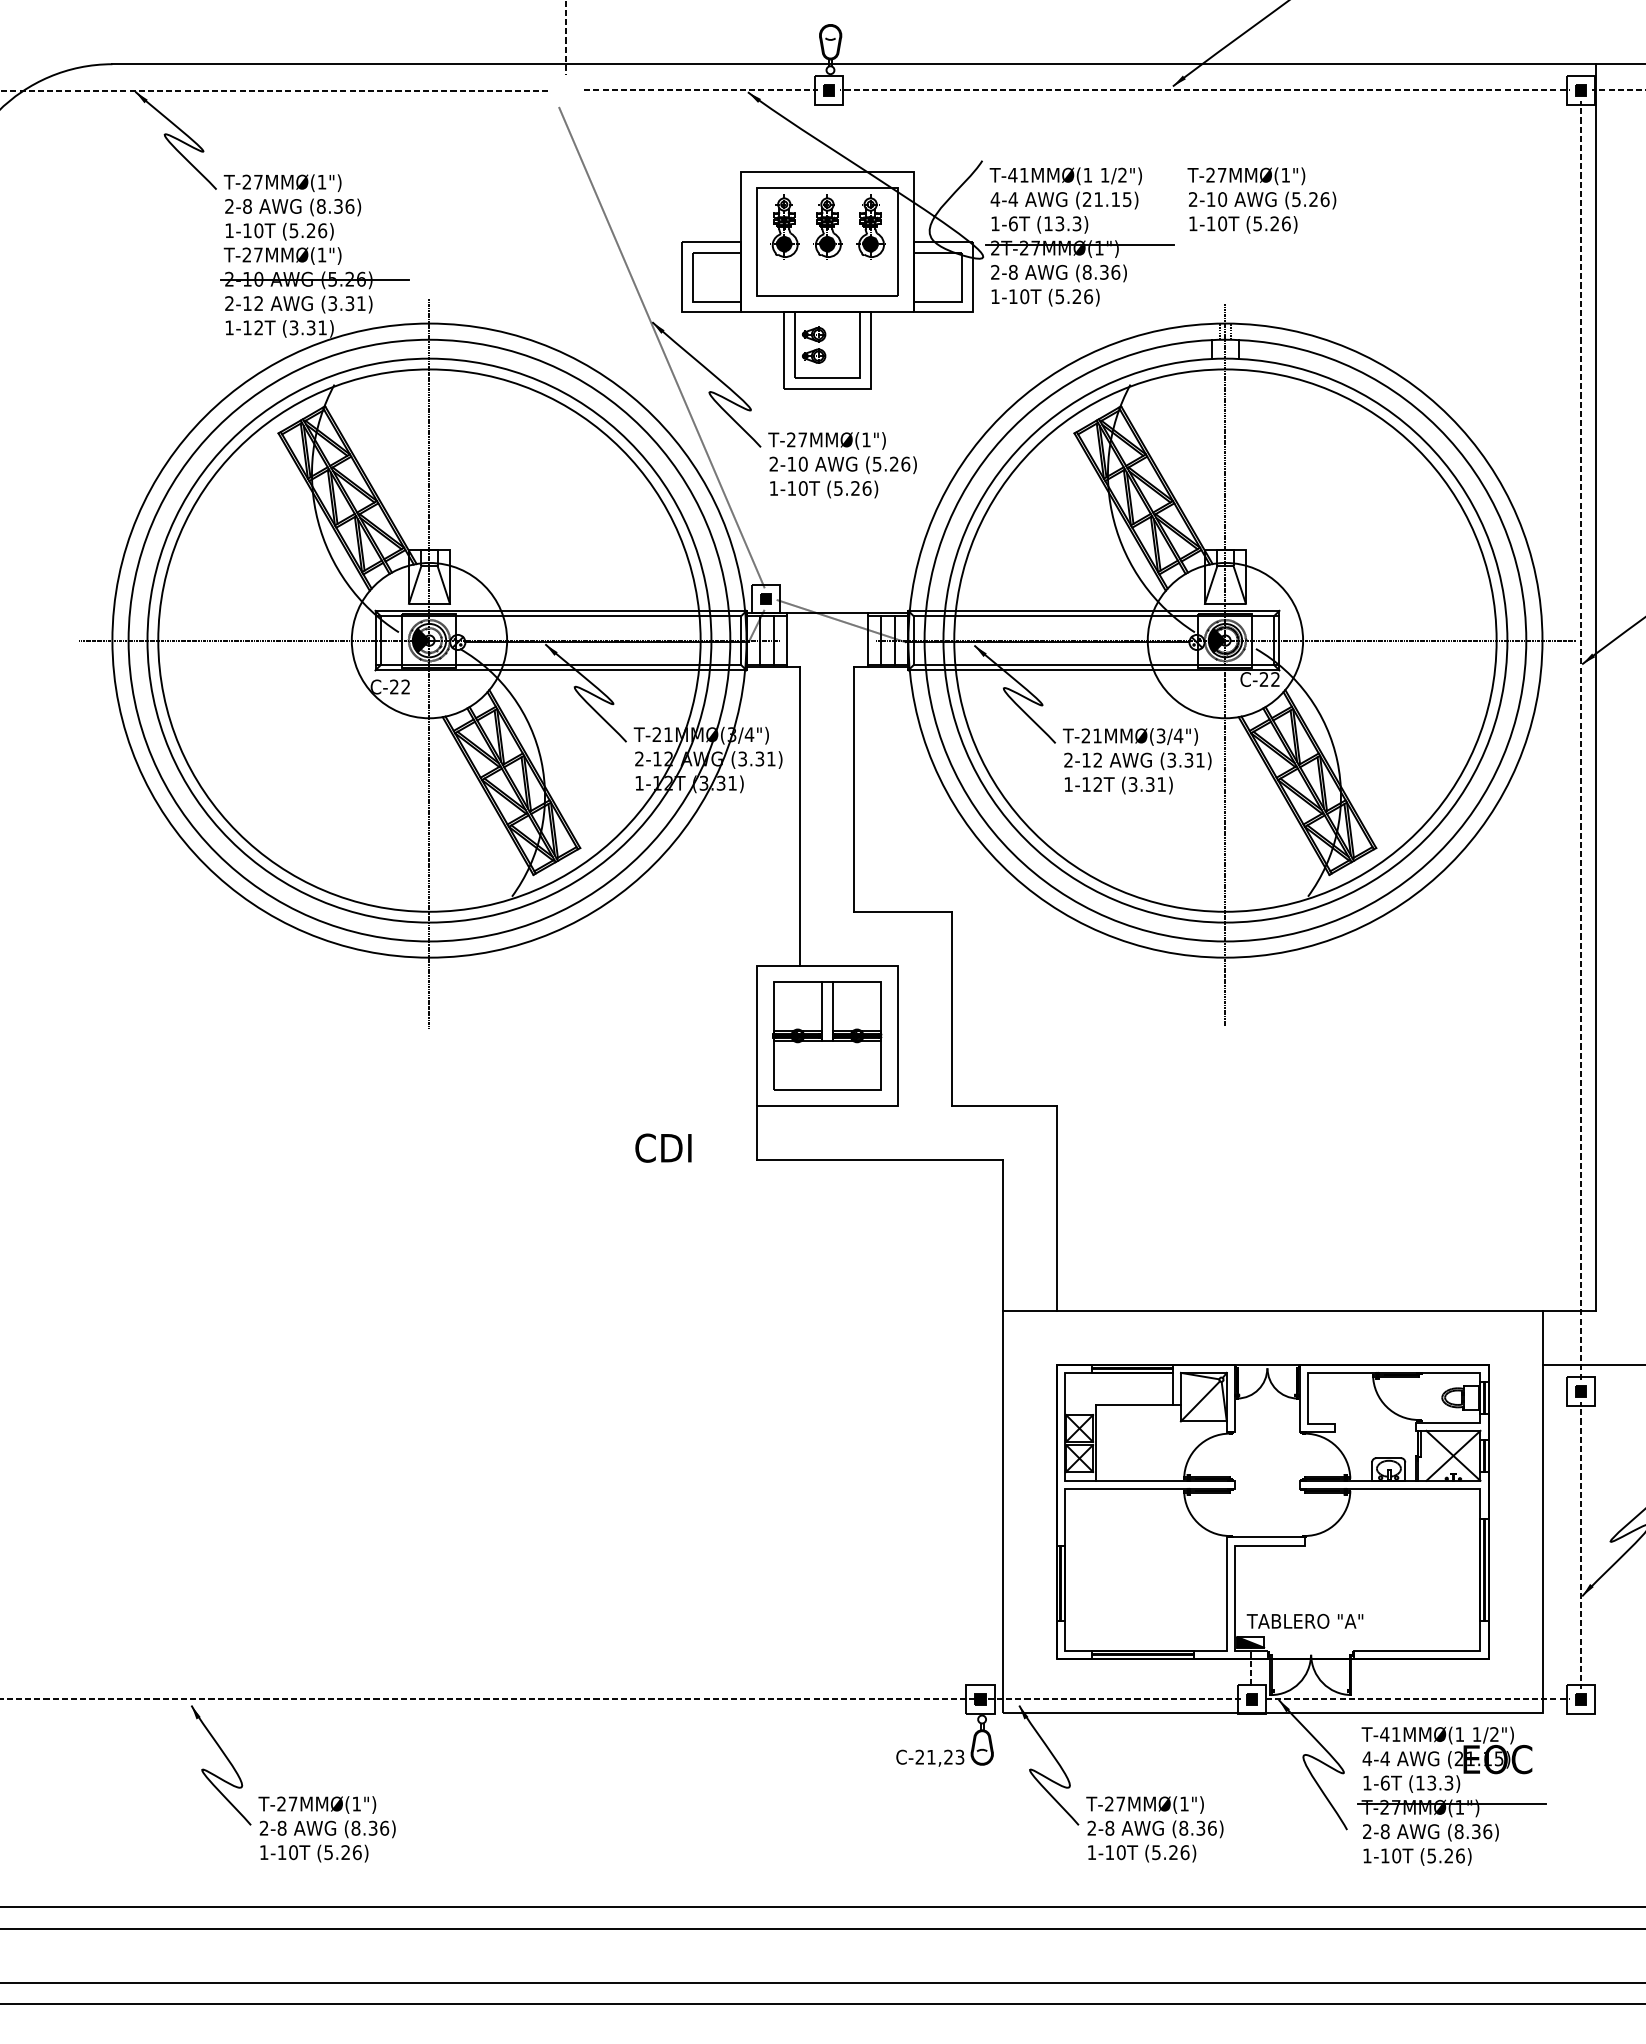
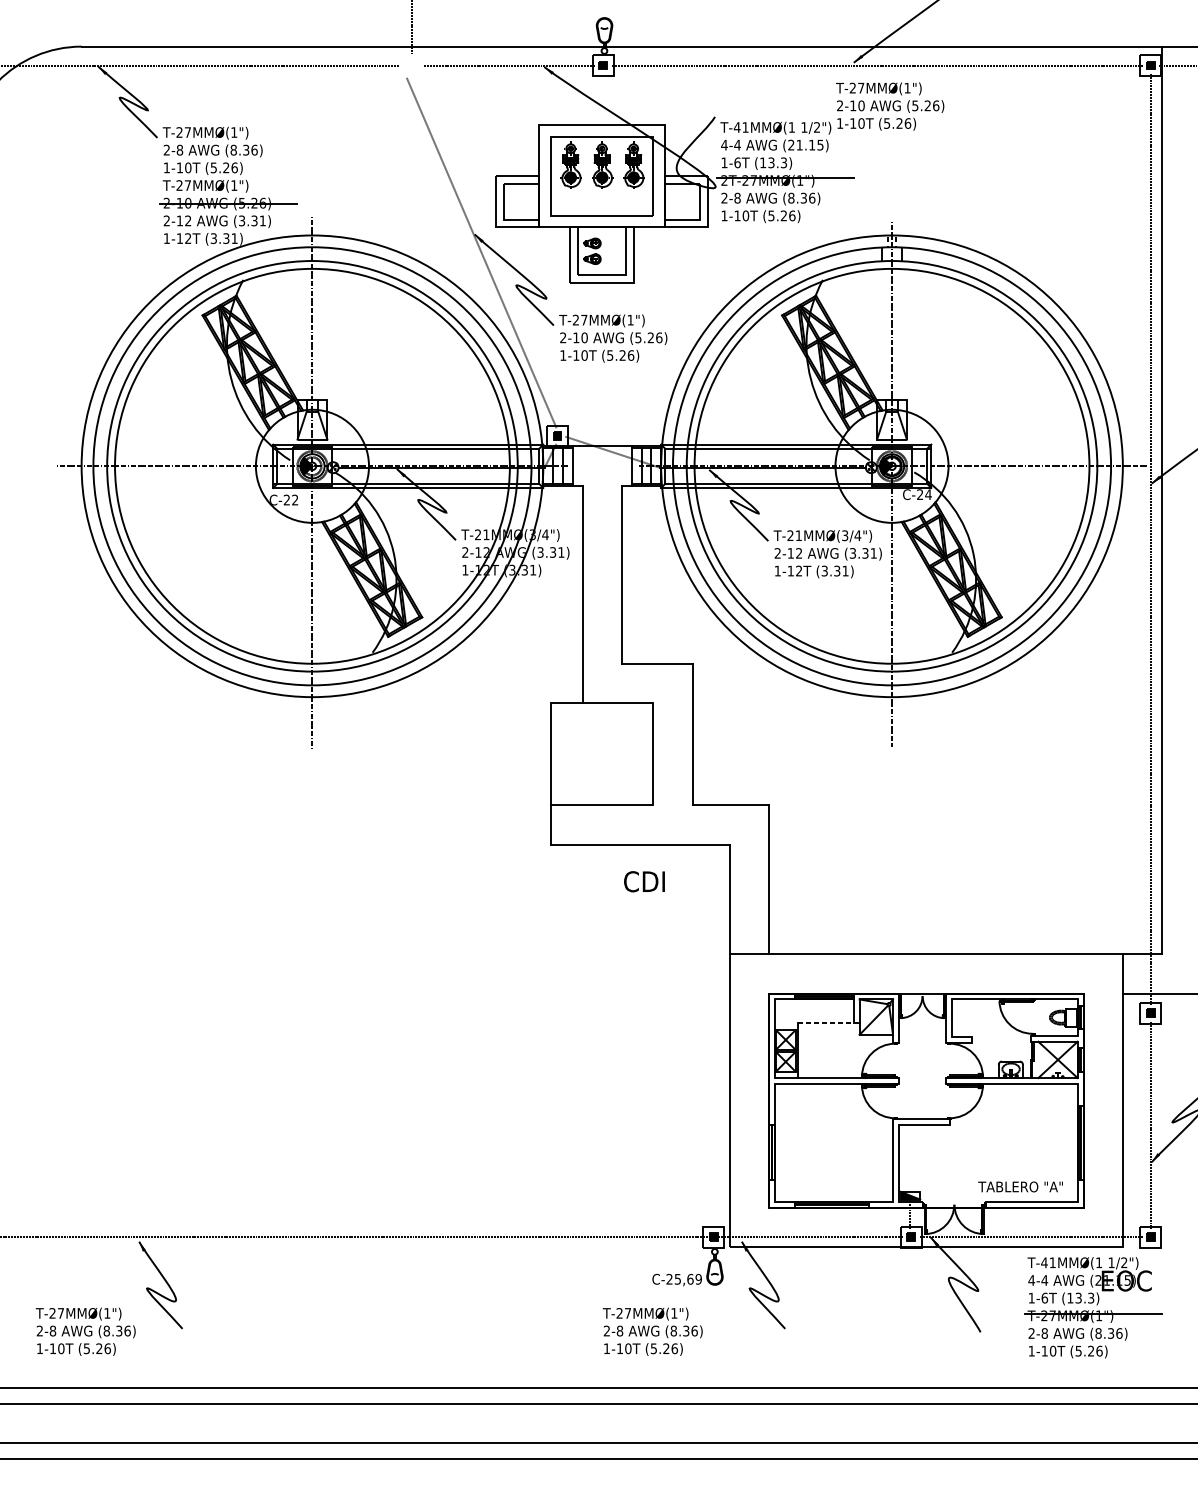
text: (1261, 200) -> (889, 106), moved
text: (1275, 679) -> (928, 494), C-22 -> C-24
part: (827, 1035) -> (602, 753), removed
text: (663, 1147) -> (644, 881), moved
line: (1134, 1405) -> (825, 1023), solid -> dashed
text: (1304, 1620) -> (1020, 1186), moved
text: (945, 1756) -> (688, 1278), C-21,23 -> C-25,69
part: (1451, 1795) -> (1093, 1307), moved
text: (326, 1829) -> (85, 1331), moved
text: (1154, 1829) -> (652, 1331), moved

